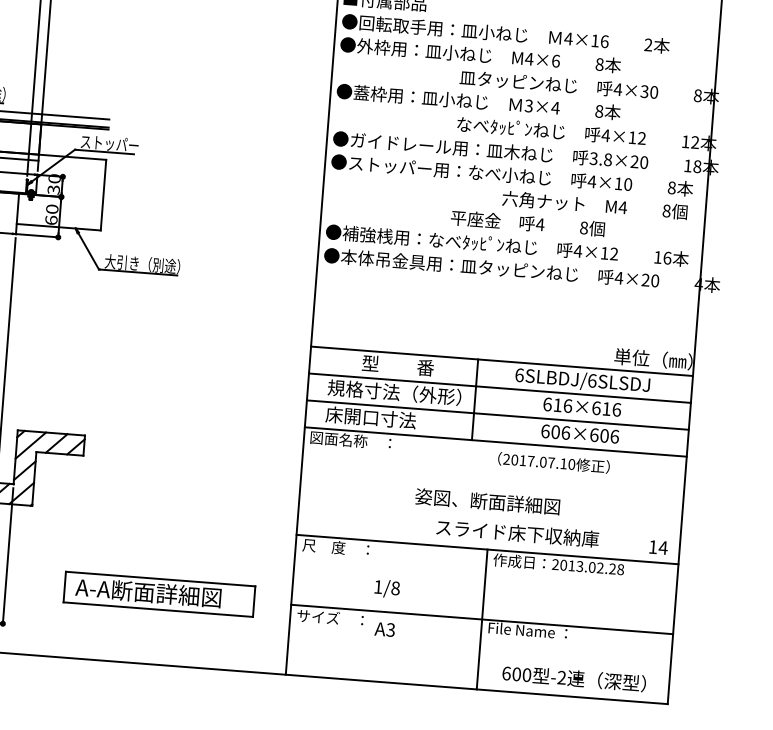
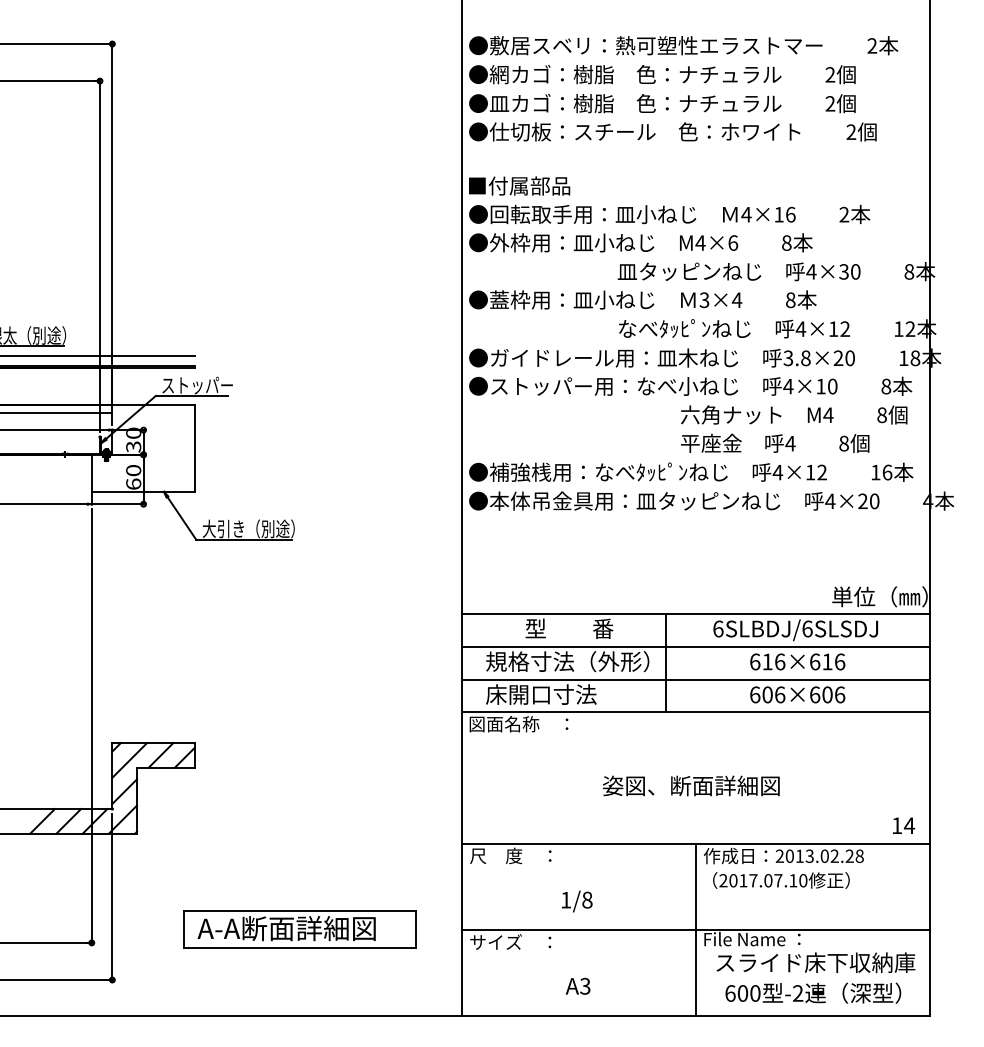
text: (528, 222) -> (775, 442), moved
text: (554, 462) -> (781, 880), moved
text: (517, 533) -> (815, 962), moved
text: (384, 628) -> (577, 985), moved

